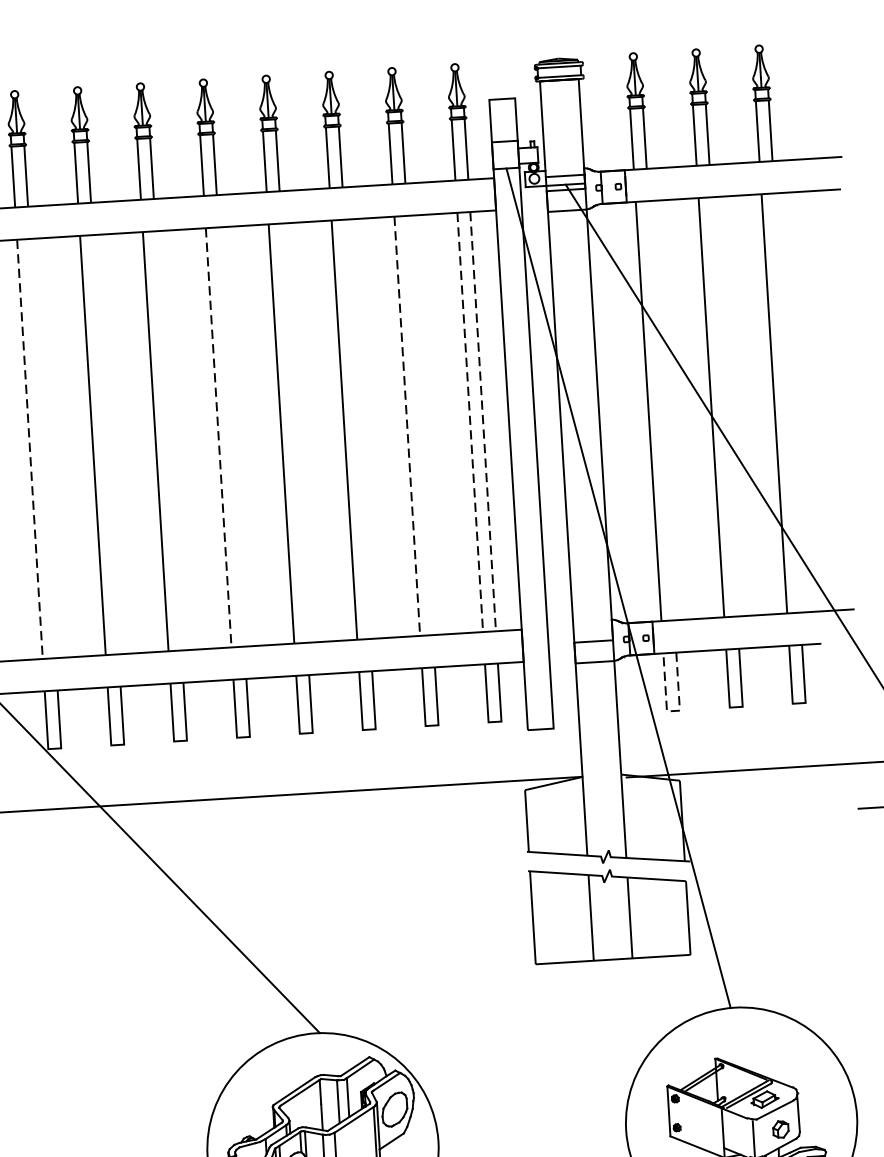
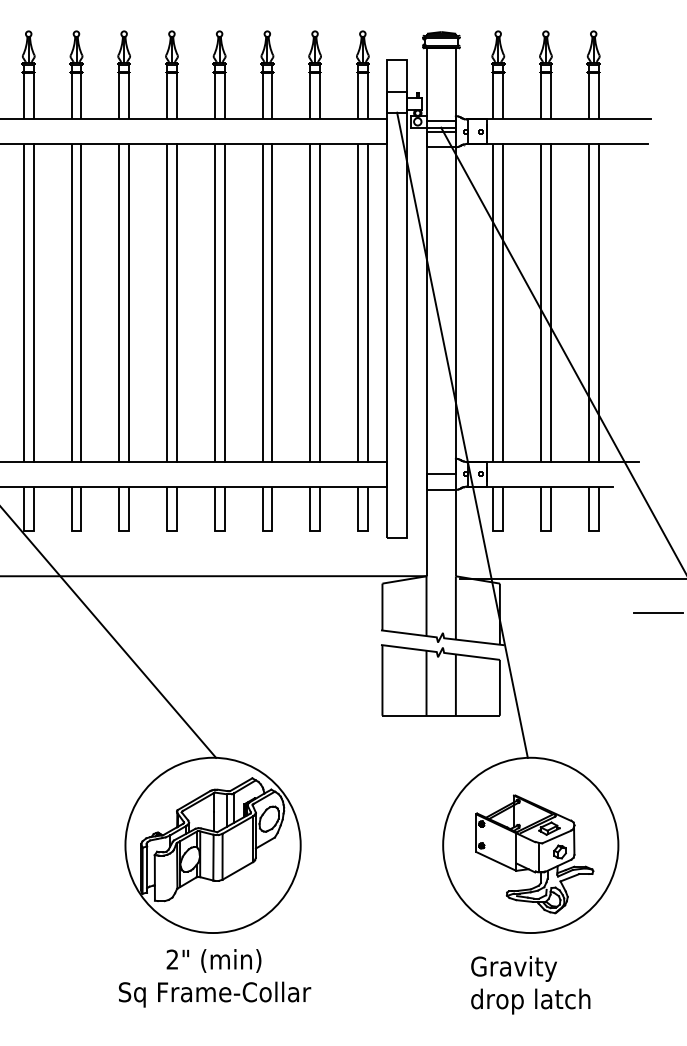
line: (787, 402) -> (598, 302), added
line: (723, 406) -> (550, 302), added
line: (661, 410) -> (503, 302), added
line: (482, 422) -> (367, 303), dashed -> solid
line: (469, 423) -> (357, 303), dashed -> solid
line: (420, 424) -> (320, 302), added
line: (407, 426) -> (310, 303), dashed -> solid
line: (357, 428) -> (272, 302), added
line: (294, 432) -> (224, 302), added
line: (231, 436) -> (176, 302), added
line: (219, 438) -> (167, 303), dashed -> solid
line: (169, 440) -> (129, 302), added
line: (105, 444) -> (81, 302), added
line: (42, 447) -> (33, 302), added
line: (29, 450) -> (23, 303), dashed -> solid
line: (673, 710) -> (498, 530), dashed -> solid

